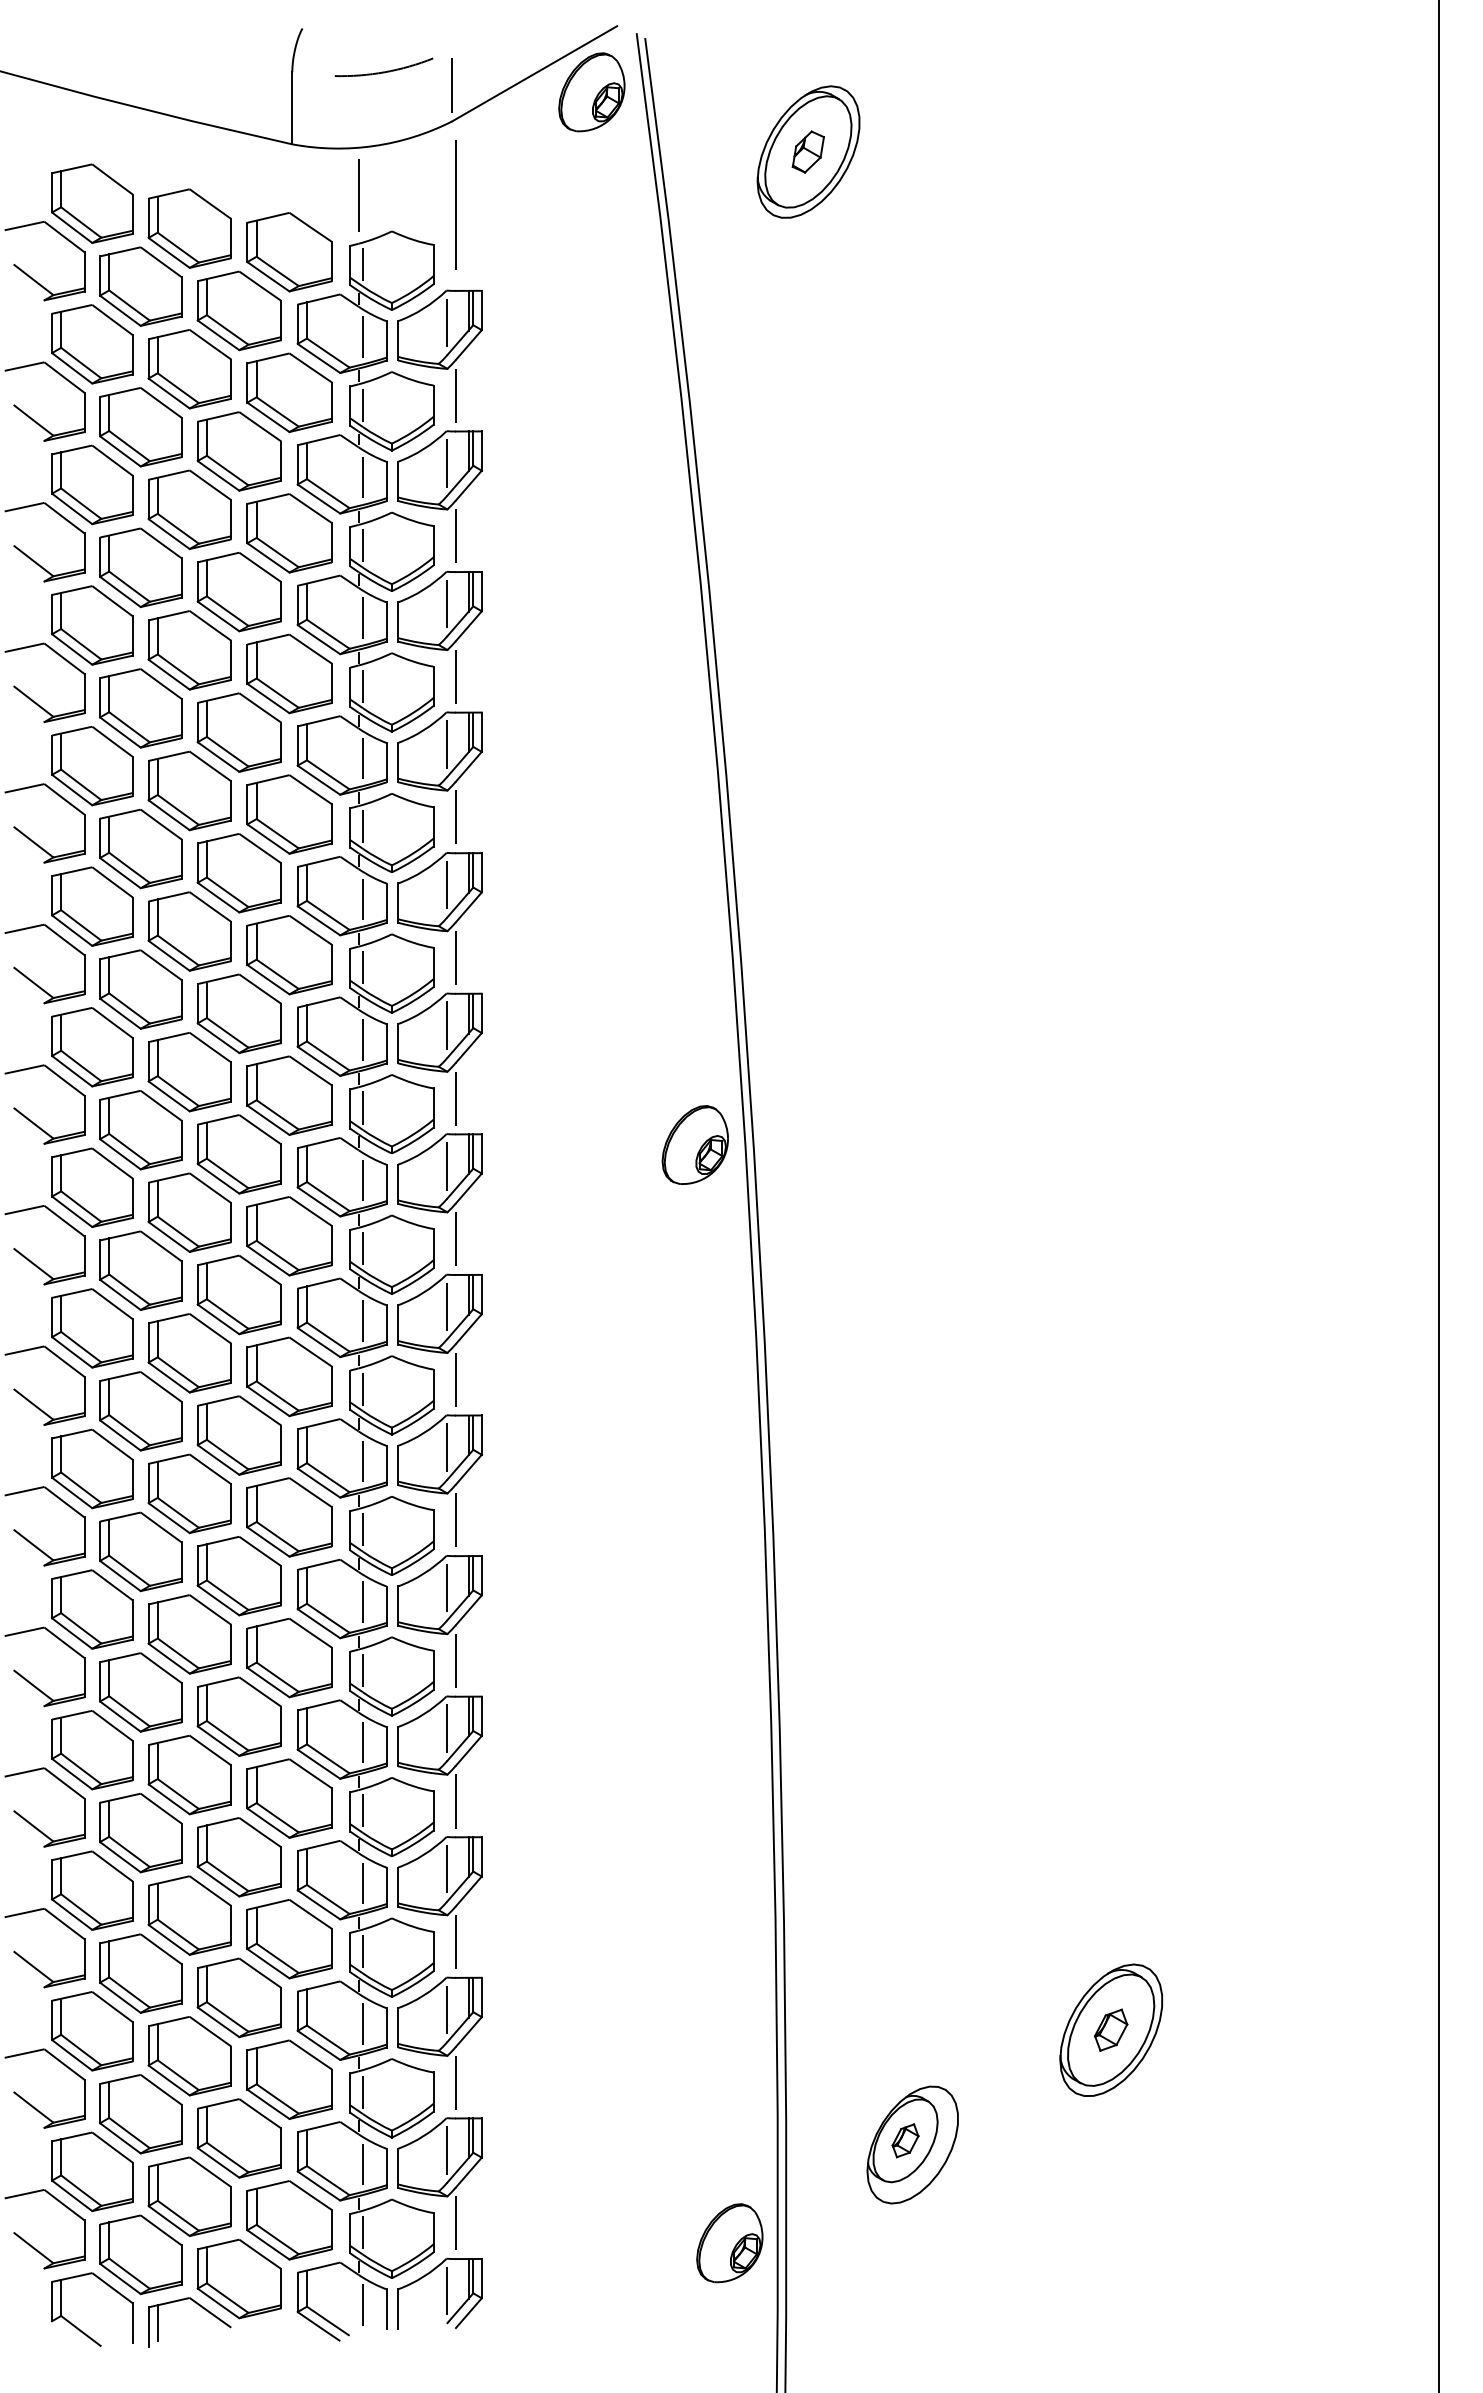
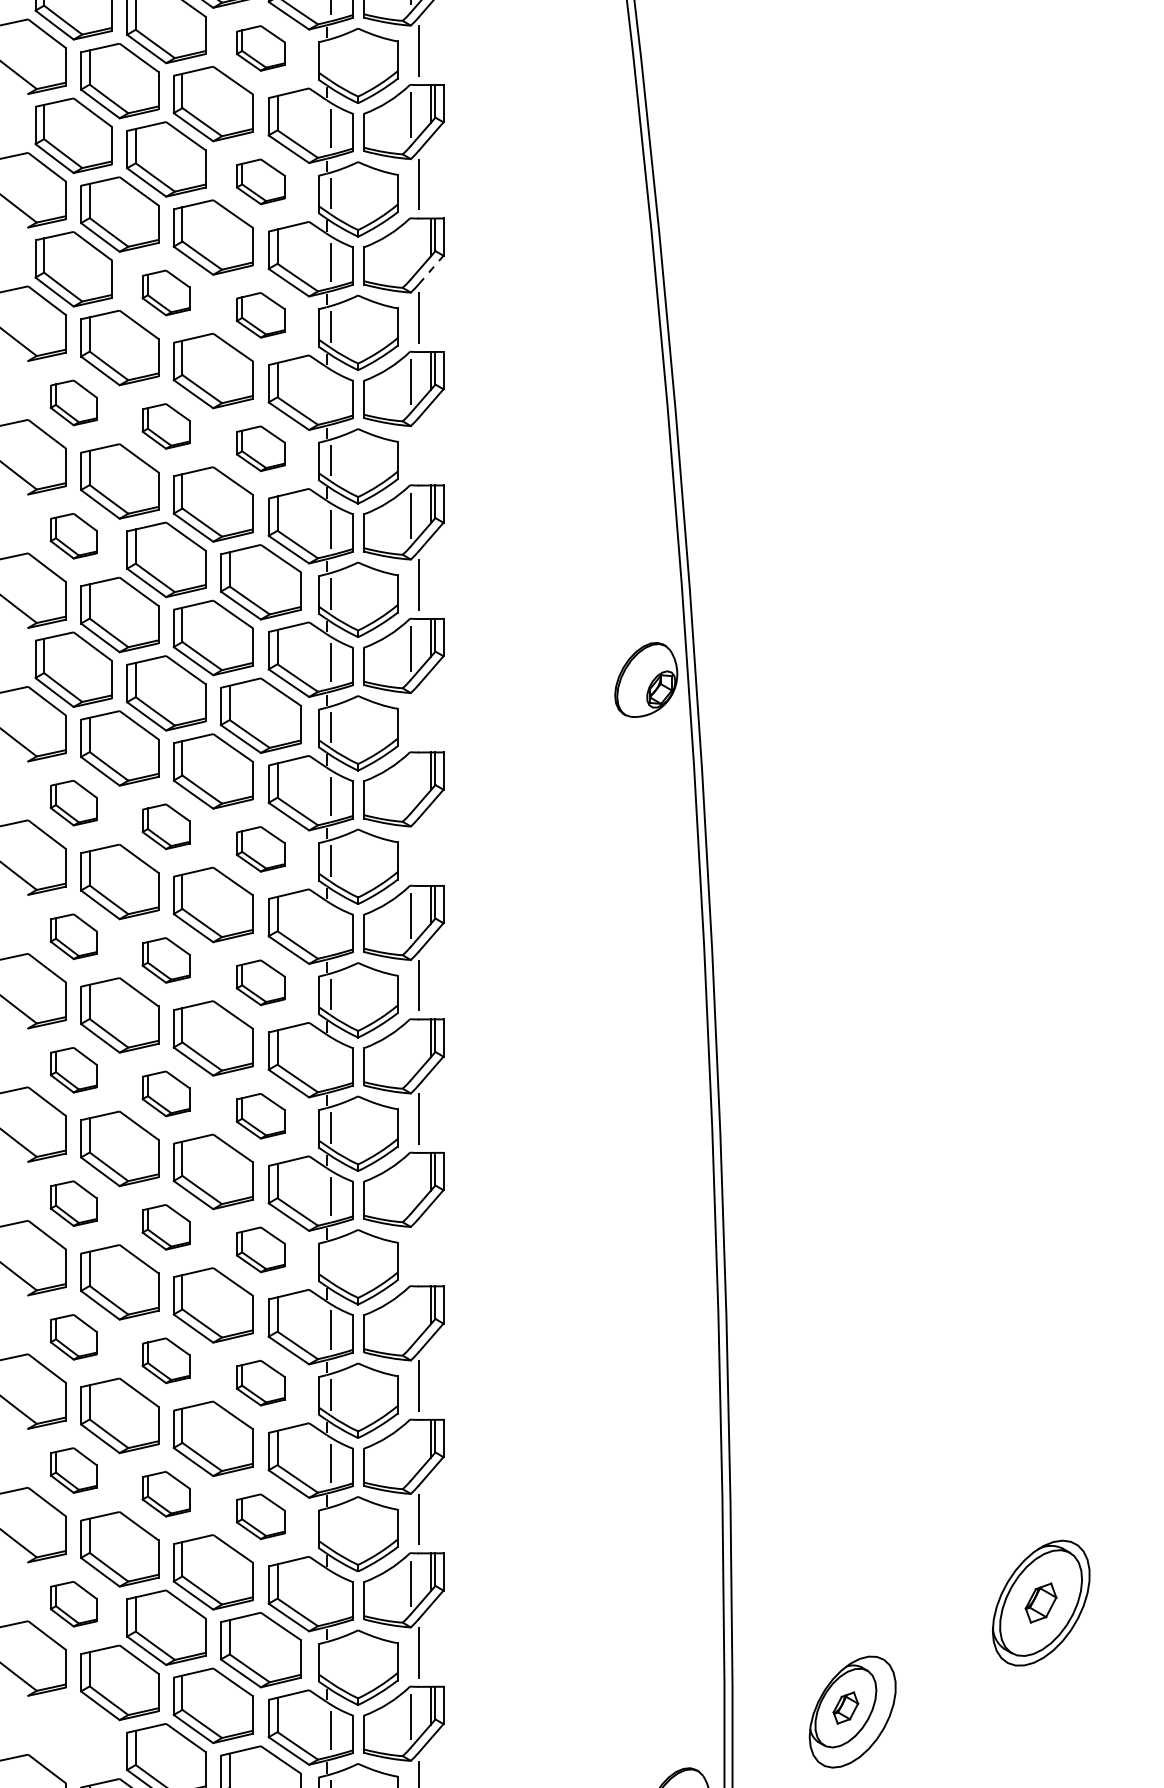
part: (289, 392) -> (260, 48), size x0.6
line: (362, 404) -> (330, 59), removed
part: (289, 533) -> (260, 181), size x0.6
line: (447, 603) -> (410, 248), removed
line: (468, 626) -> (430, 270), solid -> dashed
part: (189, 650) -> (165, 293), size x0.6
part: (289, 673) -> (260, 314), size x0.6
line: (362, 758) -> (330, 395), removed
part: (92, 766) -> (73, 403), size x0.6
part: (189, 790) -> (165, 425), size x0.6
part: (289, 814) -> (260, 448), size x0.6
line: (455, 817) -> (418, 451), removed
part: (92, 906) -> (73, 536), size x0.6
line: (455, 1098) -> (418, 718), removed
part: (694, 1144) -> (645, 679), moved
line: (447, 1166) -> (410, 782), removed
part: (92, 1187) -> (73, 802), size x0.6
part: (189, 1212) -> (165, 826), size x0.6
part: (289, 1236) -> (260, 849), size x0.6
line: (455, 1239) -> (418, 852), removed
line: (362, 1320) -> (330, 929), removed
part: (92, 1328) -> (73, 936), size x0.6
part: (189, 1353) -> (165, 960), size x0.6
part: (289, 1376) -> (260, 982), size x0.6
line: (447, 1447) -> (410, 1049), removed
line: (362, 1461) -> (330, 1063), removed
part: (92, 1468) -> (73, 1069), size x0.6
part: (189, 1493) -> (165, 1093), size x0.6
part: (289, 1517) -> (260, 1116), size x0.6
line: (447, 1587) -> (410, 1182), removed
part: (92, 1609) -> (73, 1203), size x0.6
part: (189, 1634) -> (165, 1227), size x0.6
part: (289, 1658) -> (260, 1250), size x0.6
line: (455, 1660) -> (418, 1252), removed
line: (362, 1669) -> (330, 1260), removed
line: (447, 1728) -> (410, 1316), removed
part: (92, 1750) -> (73, 1337), size x0.6
part: (189, 1774) -> (165, 1360), size x0.6
part: (289, 1798) -> (260, 1383), size x0.6
line: (447, 1868) -> (410, 1449), removed
part: (92, 1890) -> (73, 1470), size x0.6
part: (189, 1915) -> (165, 1494), size x0.6
part: (289, 1939) -> (260, 1516), size x0.6
line: (362, 1951) -> (330, 1528), removed
line: (362, 2023) -> (330, 1596), removed
part: (92, 2031) -> (73, 1604), size x0.6
line: (362, 2091) -> (330, 1661), removed
part: (92, 2171) -> (73, 1737), removed

